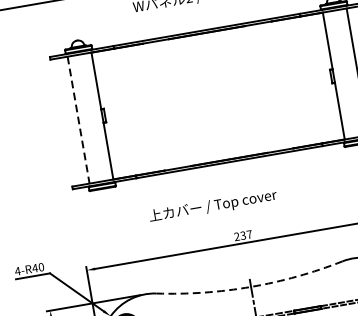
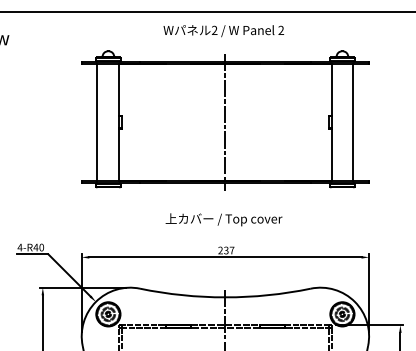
line: (218, 96) -> (225, 122), added
line: (78, 120) -> (97, 122), dashed -> solid
text: (212, 206) -> (223, 219), moved
arc: (251, 287) -> (225, 297), dashed -> solid

